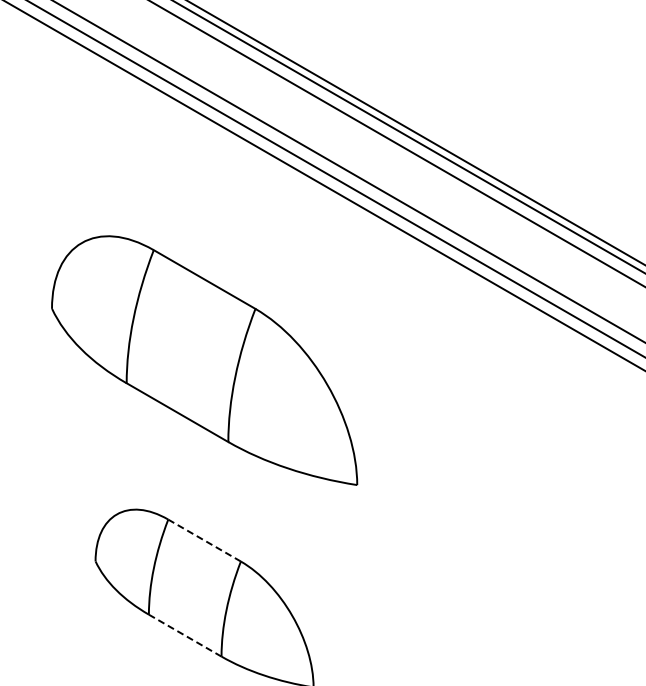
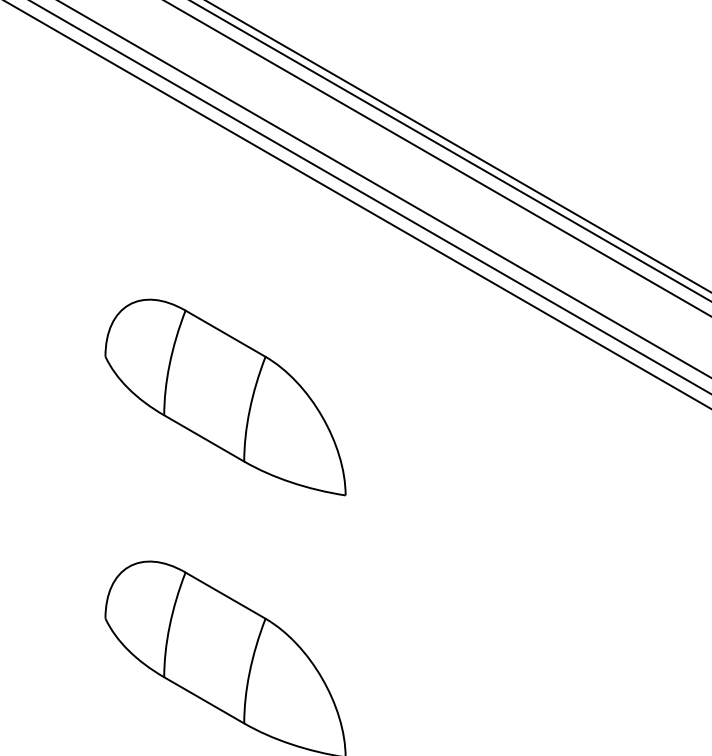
part: (204, 360) -> (225, 397), size x0.71
line: (204, 540) -> (225, 595), dashed -> solid
line: (185, 635) -> (204, 700), dashed -> solid

